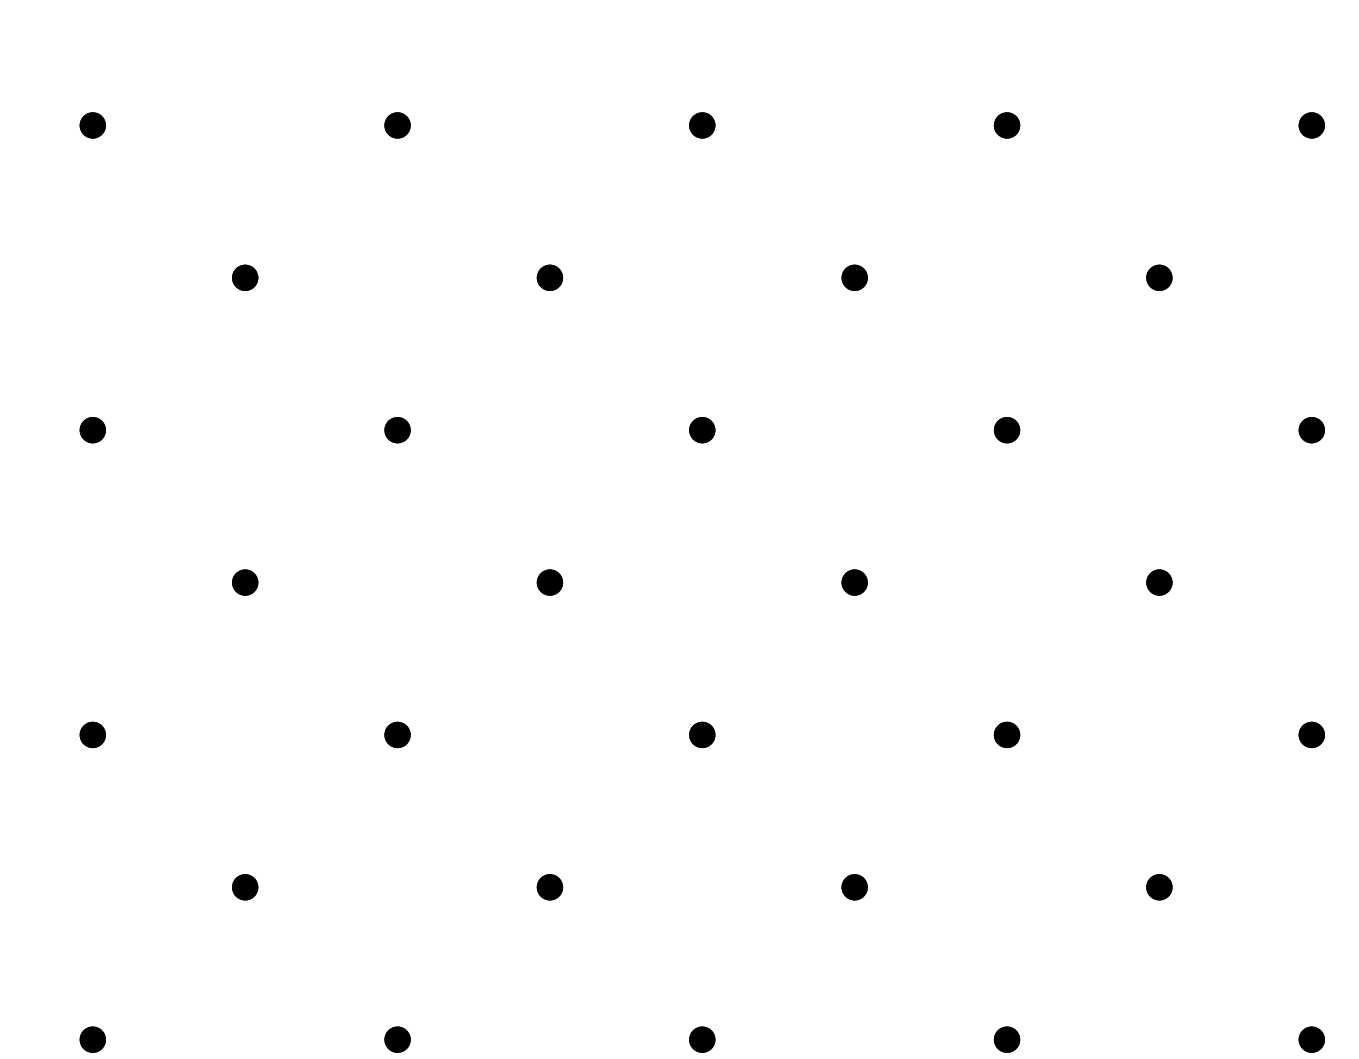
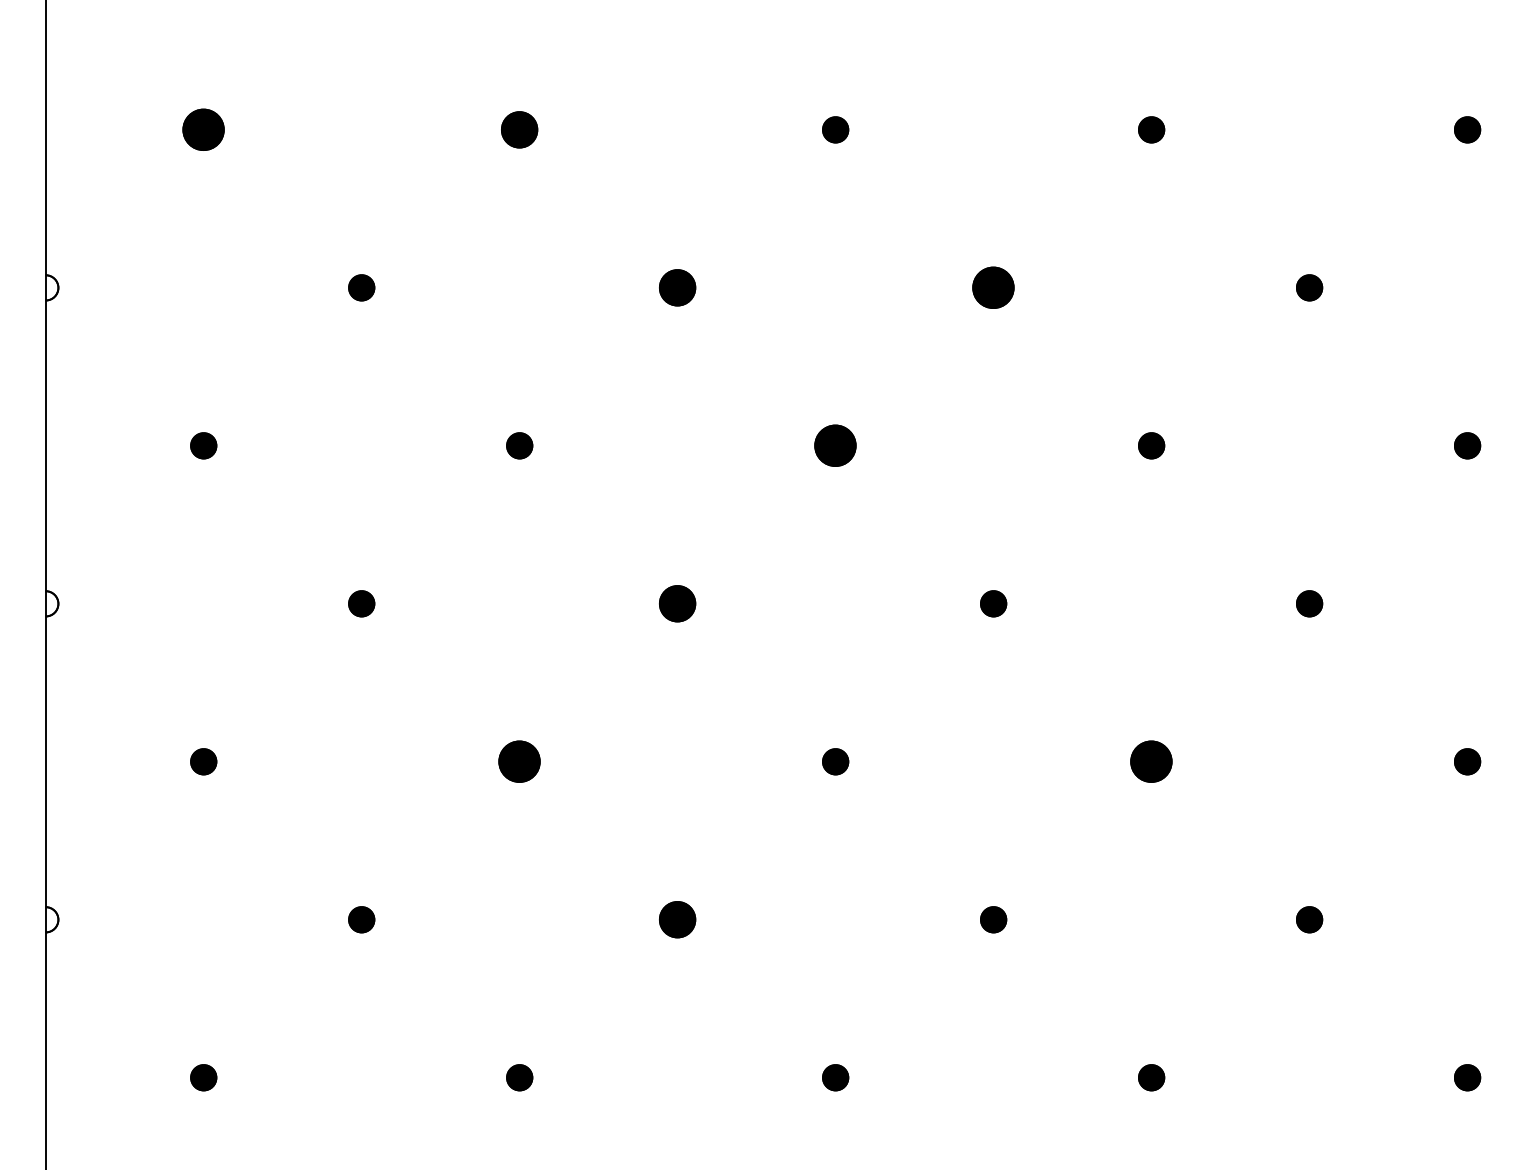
part: (92, 125) -> (203, 129), size x1.6
part: (397, 125) -> (519, 129), size x1.4
part: (549, 277) -> (677, 287), size x1.4
part: (854, 277) -> (993, 287), size x1.6
part: (702, 429) -> (835, 445), size x1.6
part: (549, 582) -> (677, 603), size x1.4
part: (397, 734) -> (519, 761), size x1.6
part: (1006, 734) -> (1151, 761), size x1.6
part: (549, 887) -> (677, 919), size x1.4

